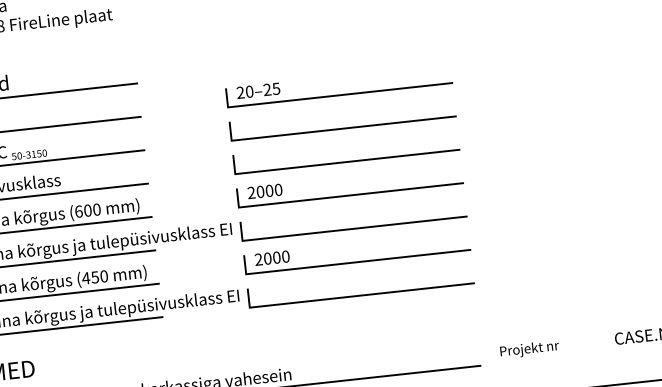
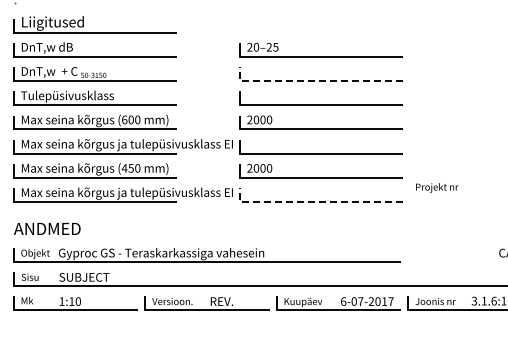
line: (333, 130) -> (313, 81), solid -> dashed
line: (351, 297) -> (313, 202), solid -> dashed
text: (530, 348) -> (437, 187), moved

